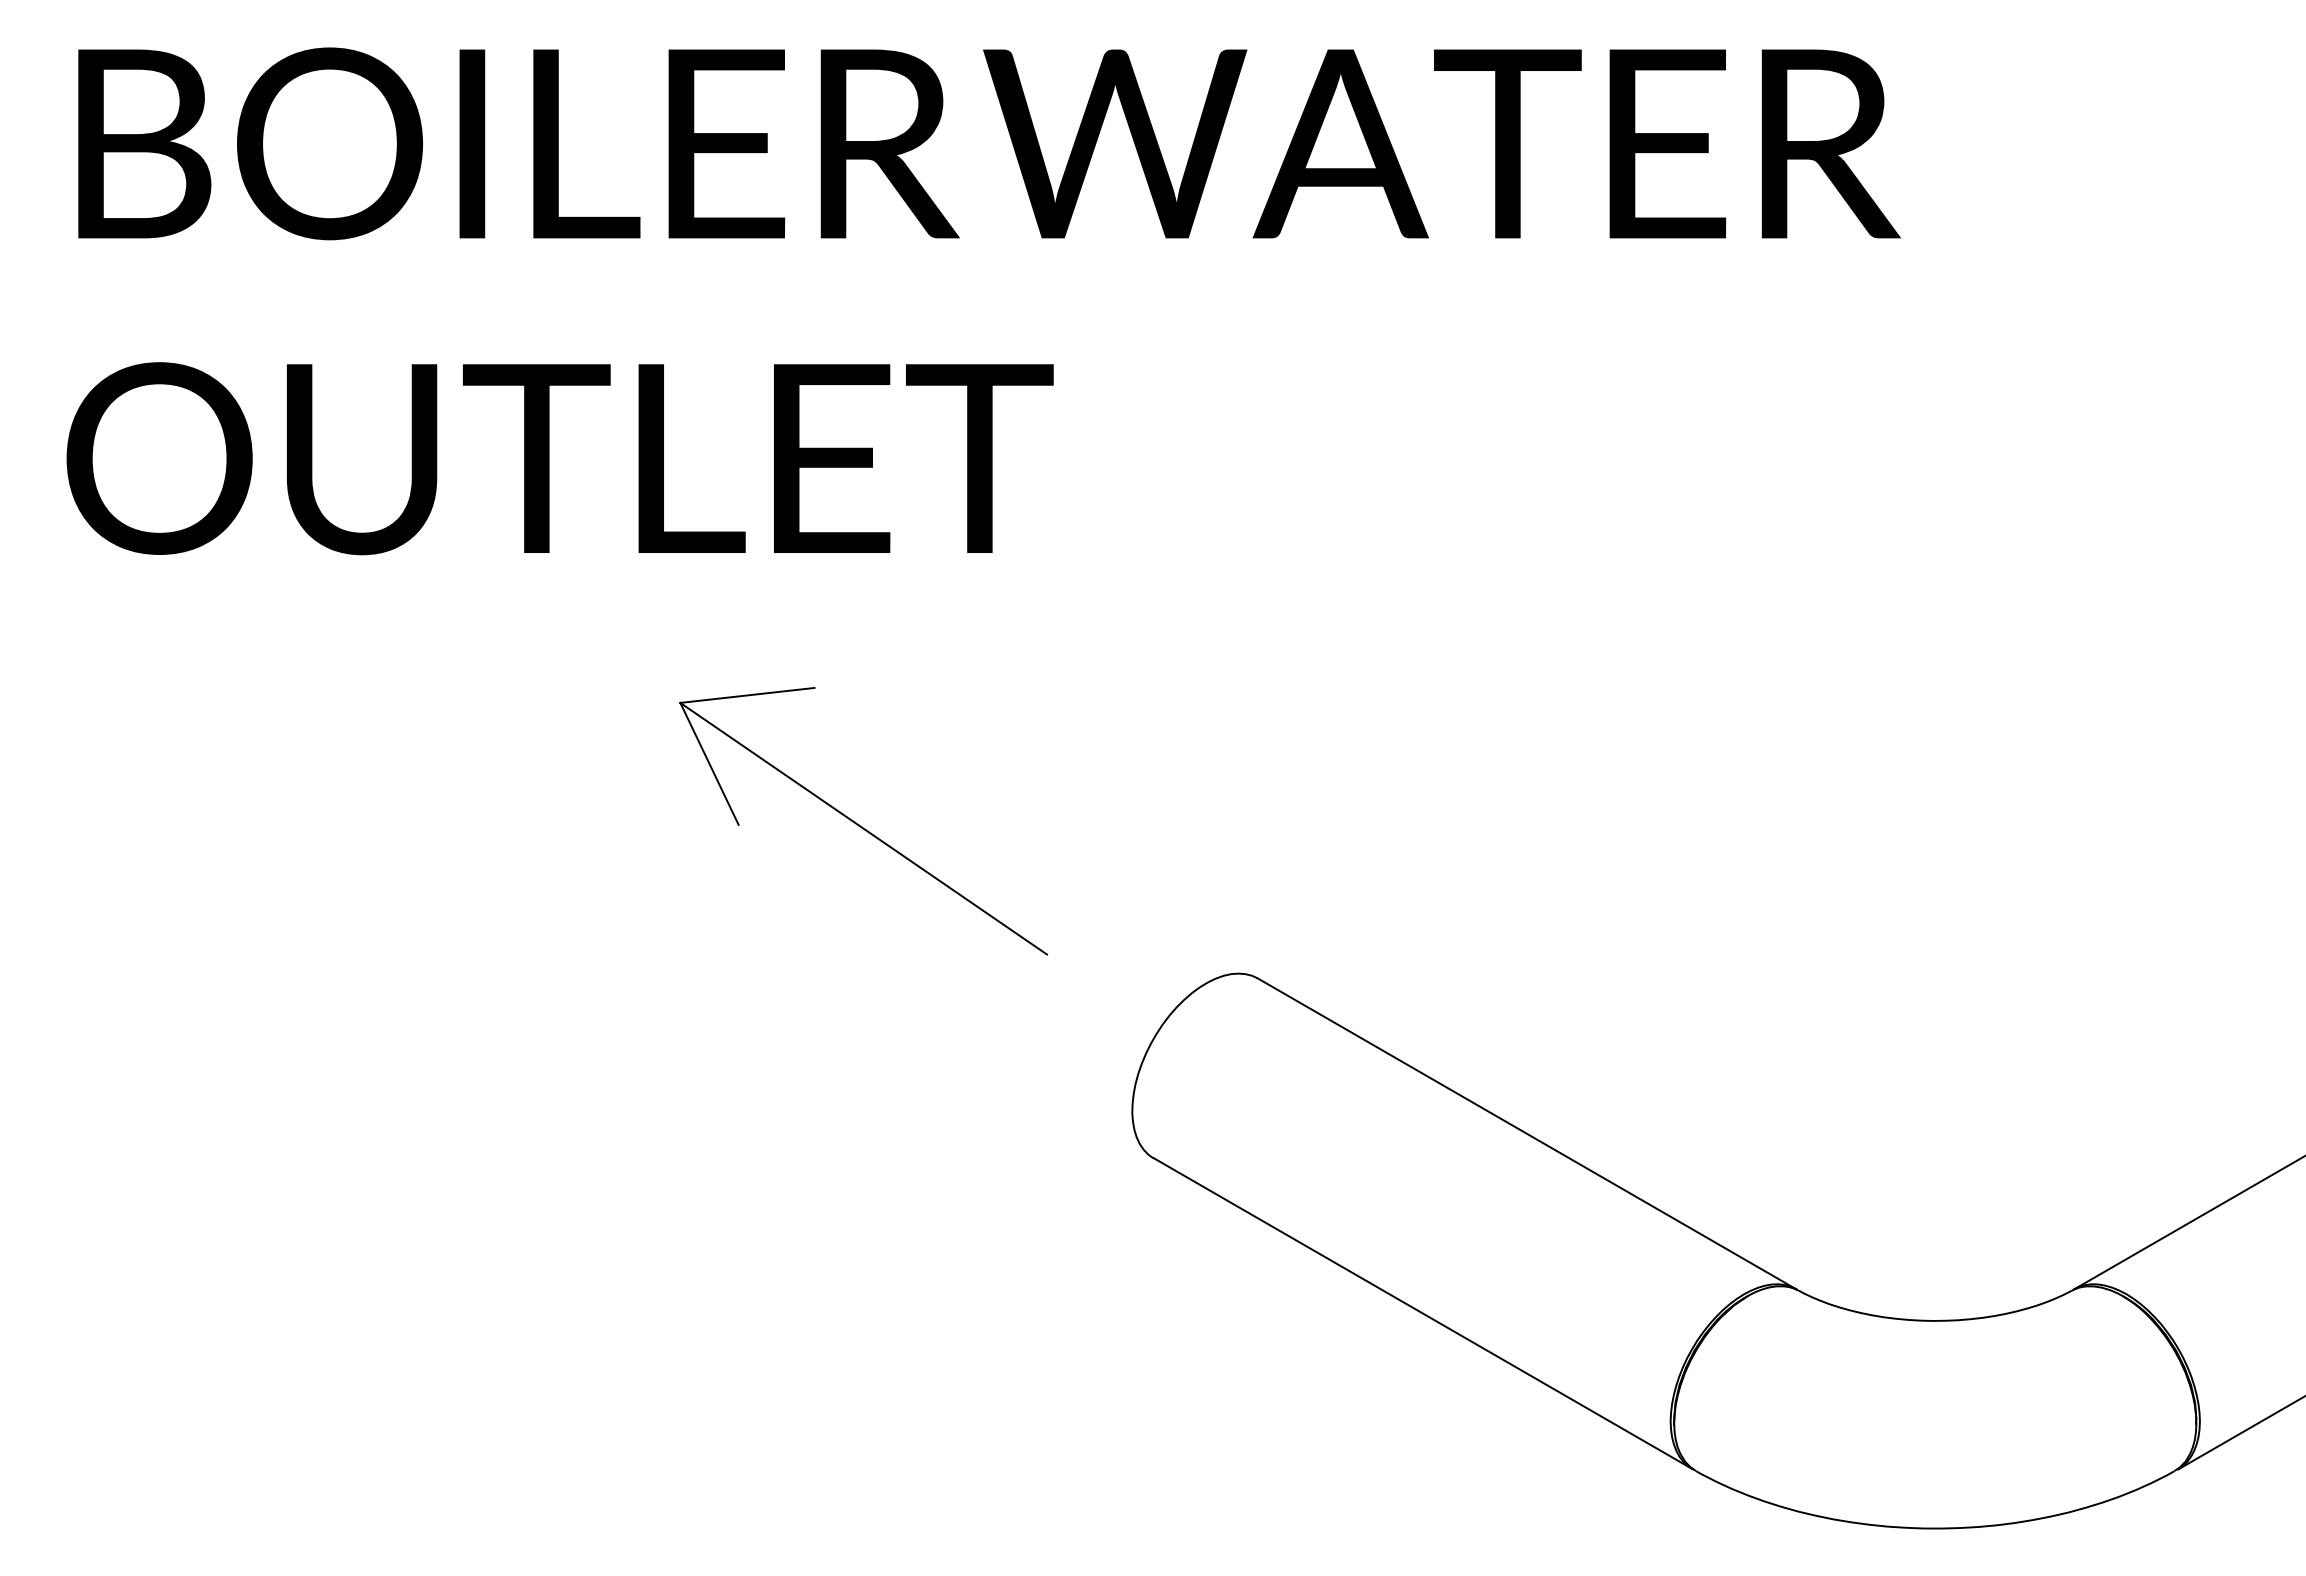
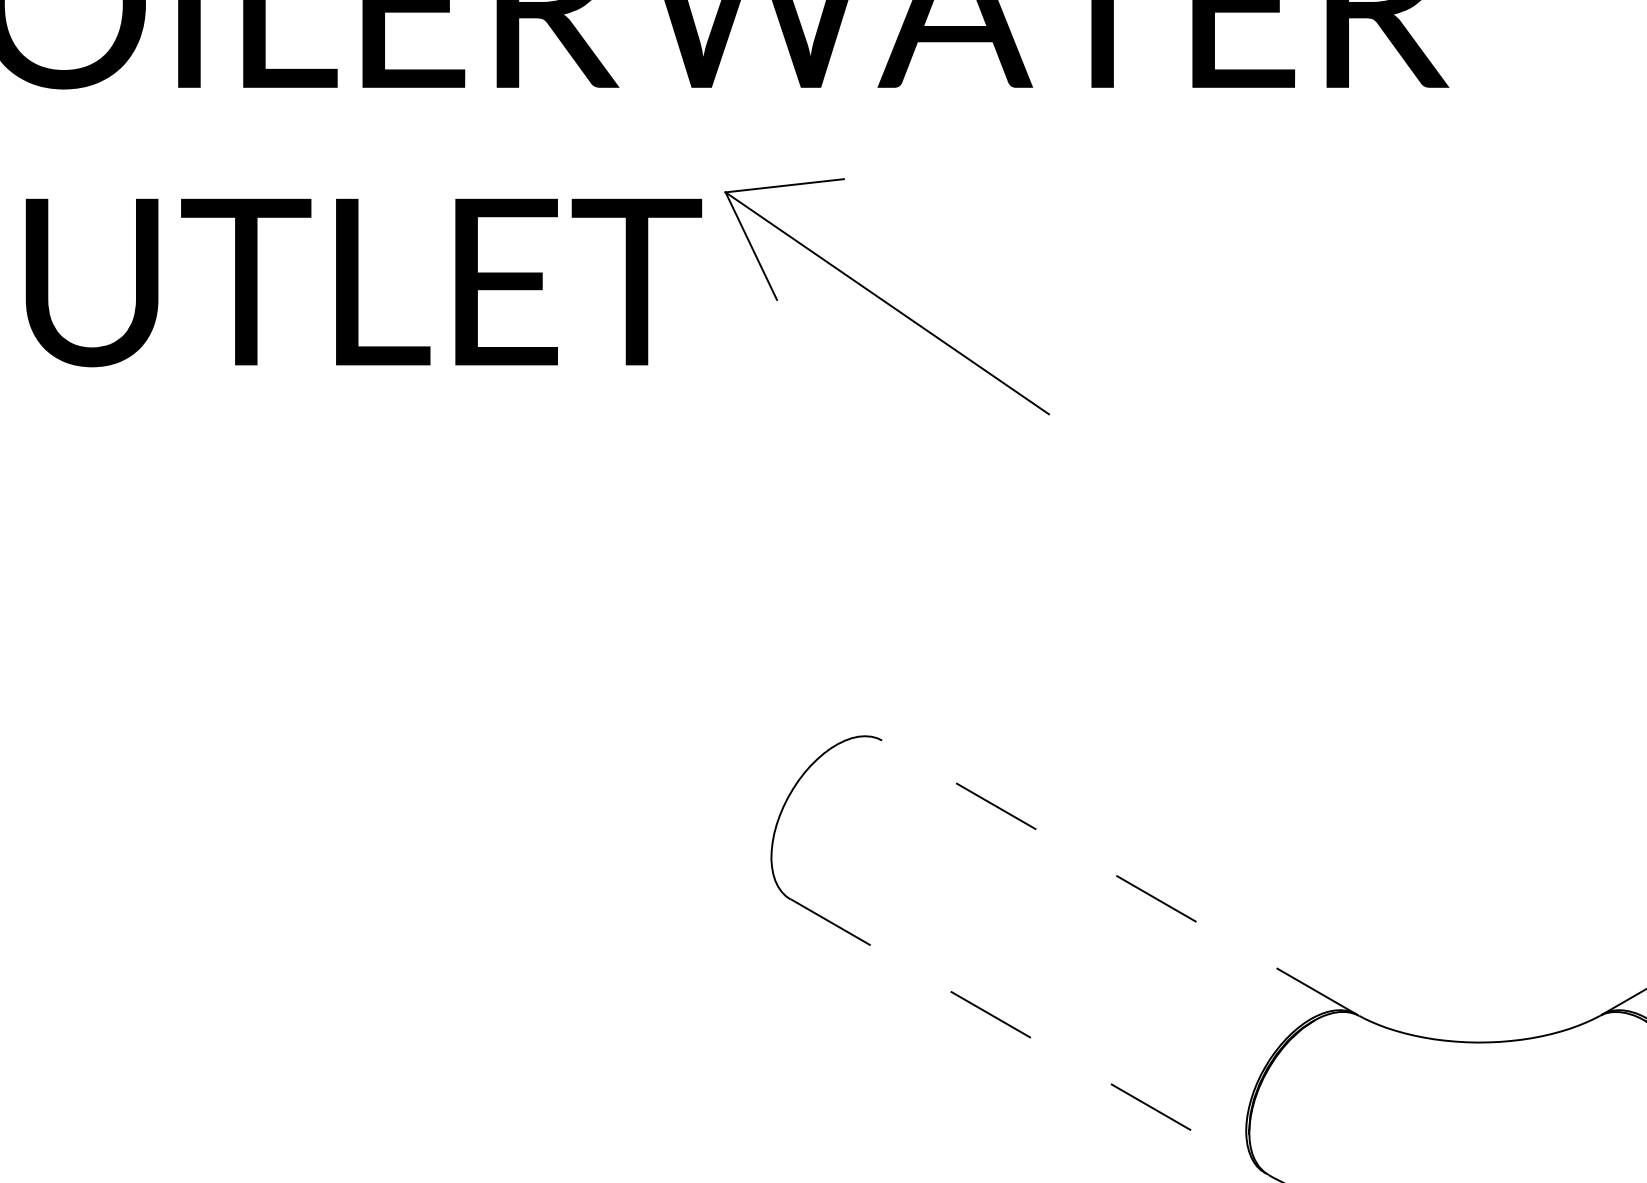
part: (863, 821) -> (887, 296), moved
line: (1526, 1133) -> (1119, 877), solid -> dashed
line: (1423, 1313) -> (1028, 1035), solid -> dashed

